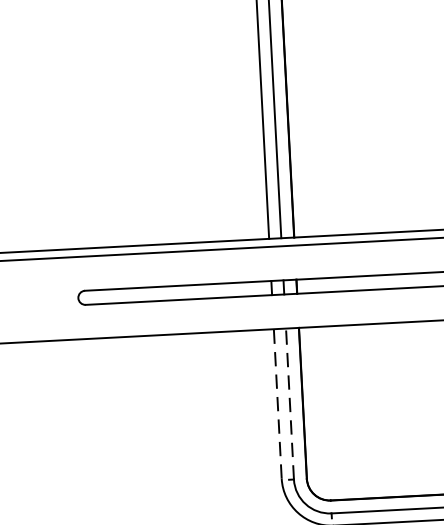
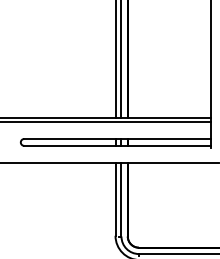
line: (290, 403) -> (121, 199), dashed -> solid
line: (277, 404) -> (115, 199), dashed -> solid

